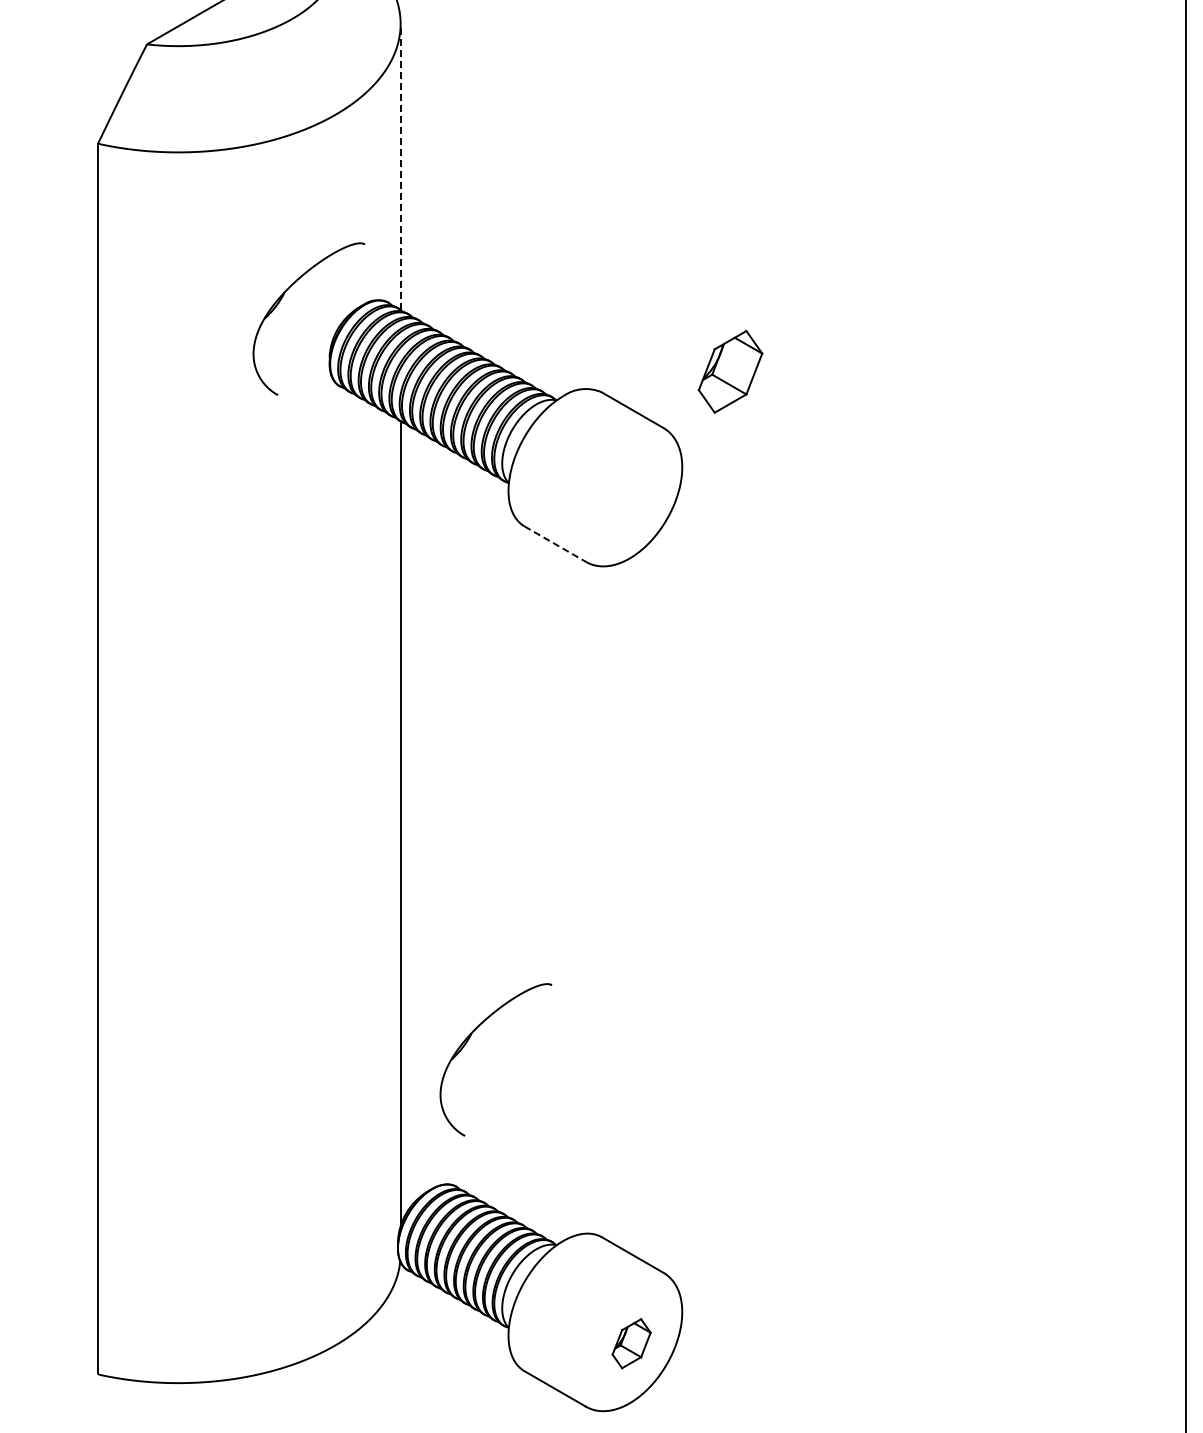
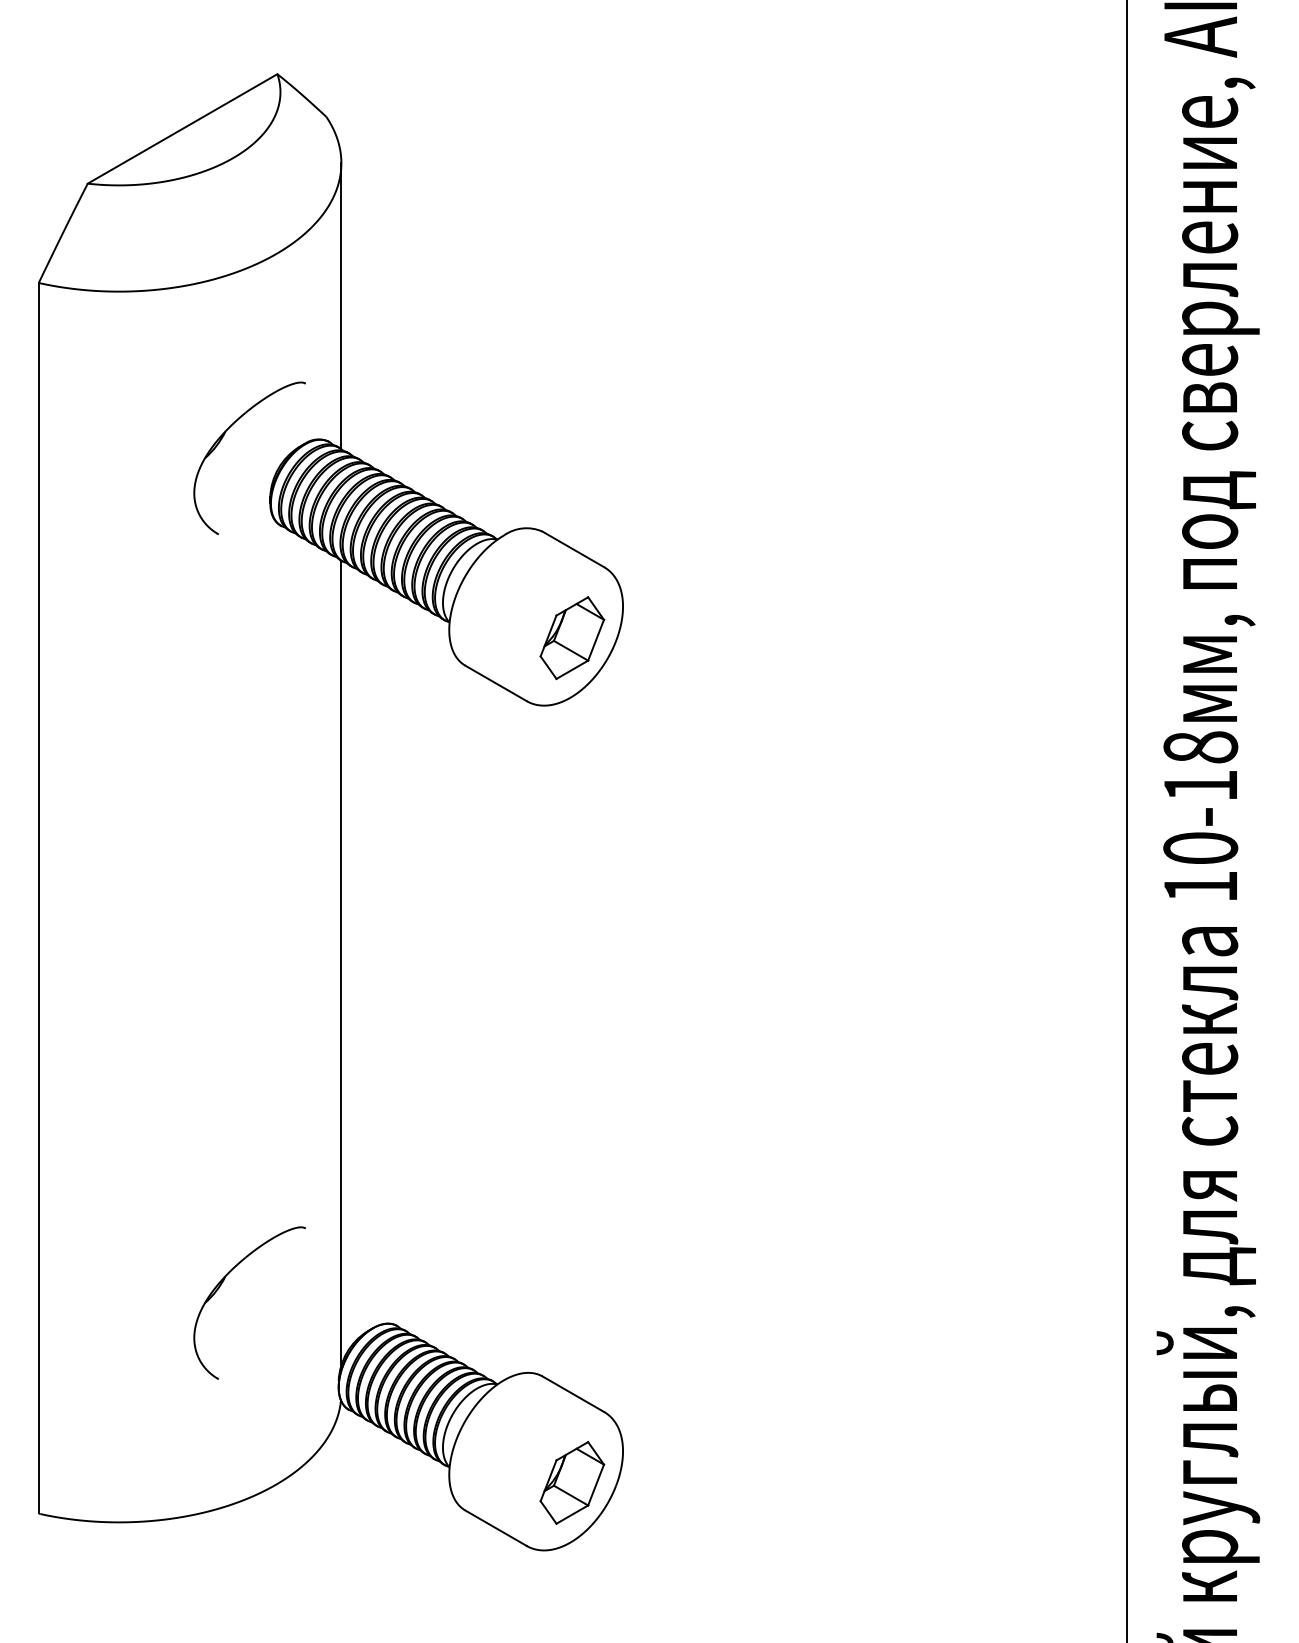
line: (400, 167) -> (341, 306), dashed -> solid
part: (730, 372) -> (572, 638), moved
line: (555, 544) -> (496, 683), dashed -> solid
part: (466, 1044) -> (220, 1287), moved
part: (631, 1343) -> (572, 1482), size x1.67

